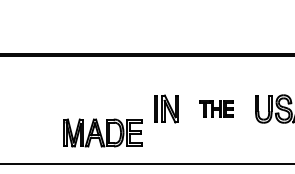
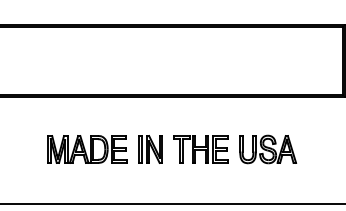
part: (216, 109) -> (200, 149), size x1.67
part: (103, 133) -> (87, 149), moved

